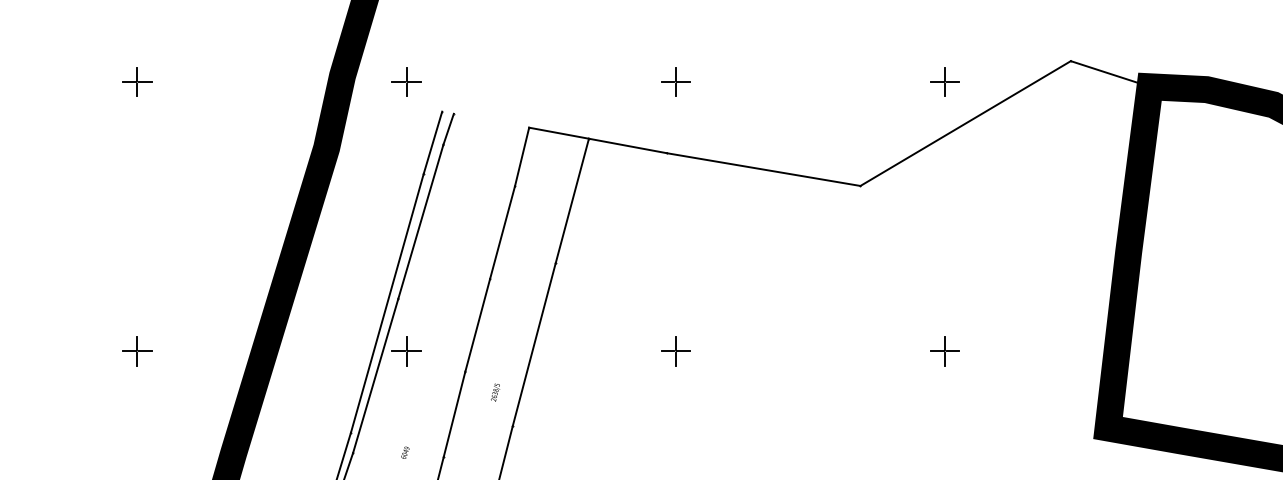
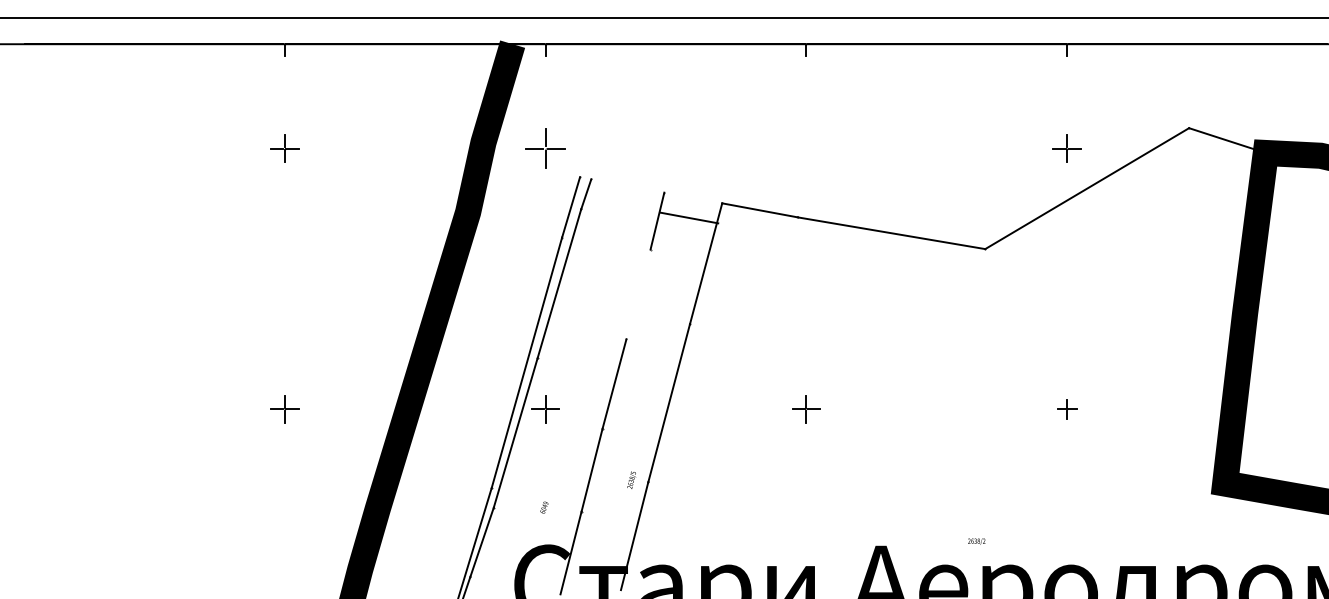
part: (406, 82) -> (545, 148), size x1.4
part: (675, 82) -> (806, 148), removed
line: (559, 132) -> (689, 217), moved
line: (502, 232) -> (638, 294), removed
part: (944, 351) -> (1066, 409), size x0.7
text: (495, 391) -> (631, 479), moved

